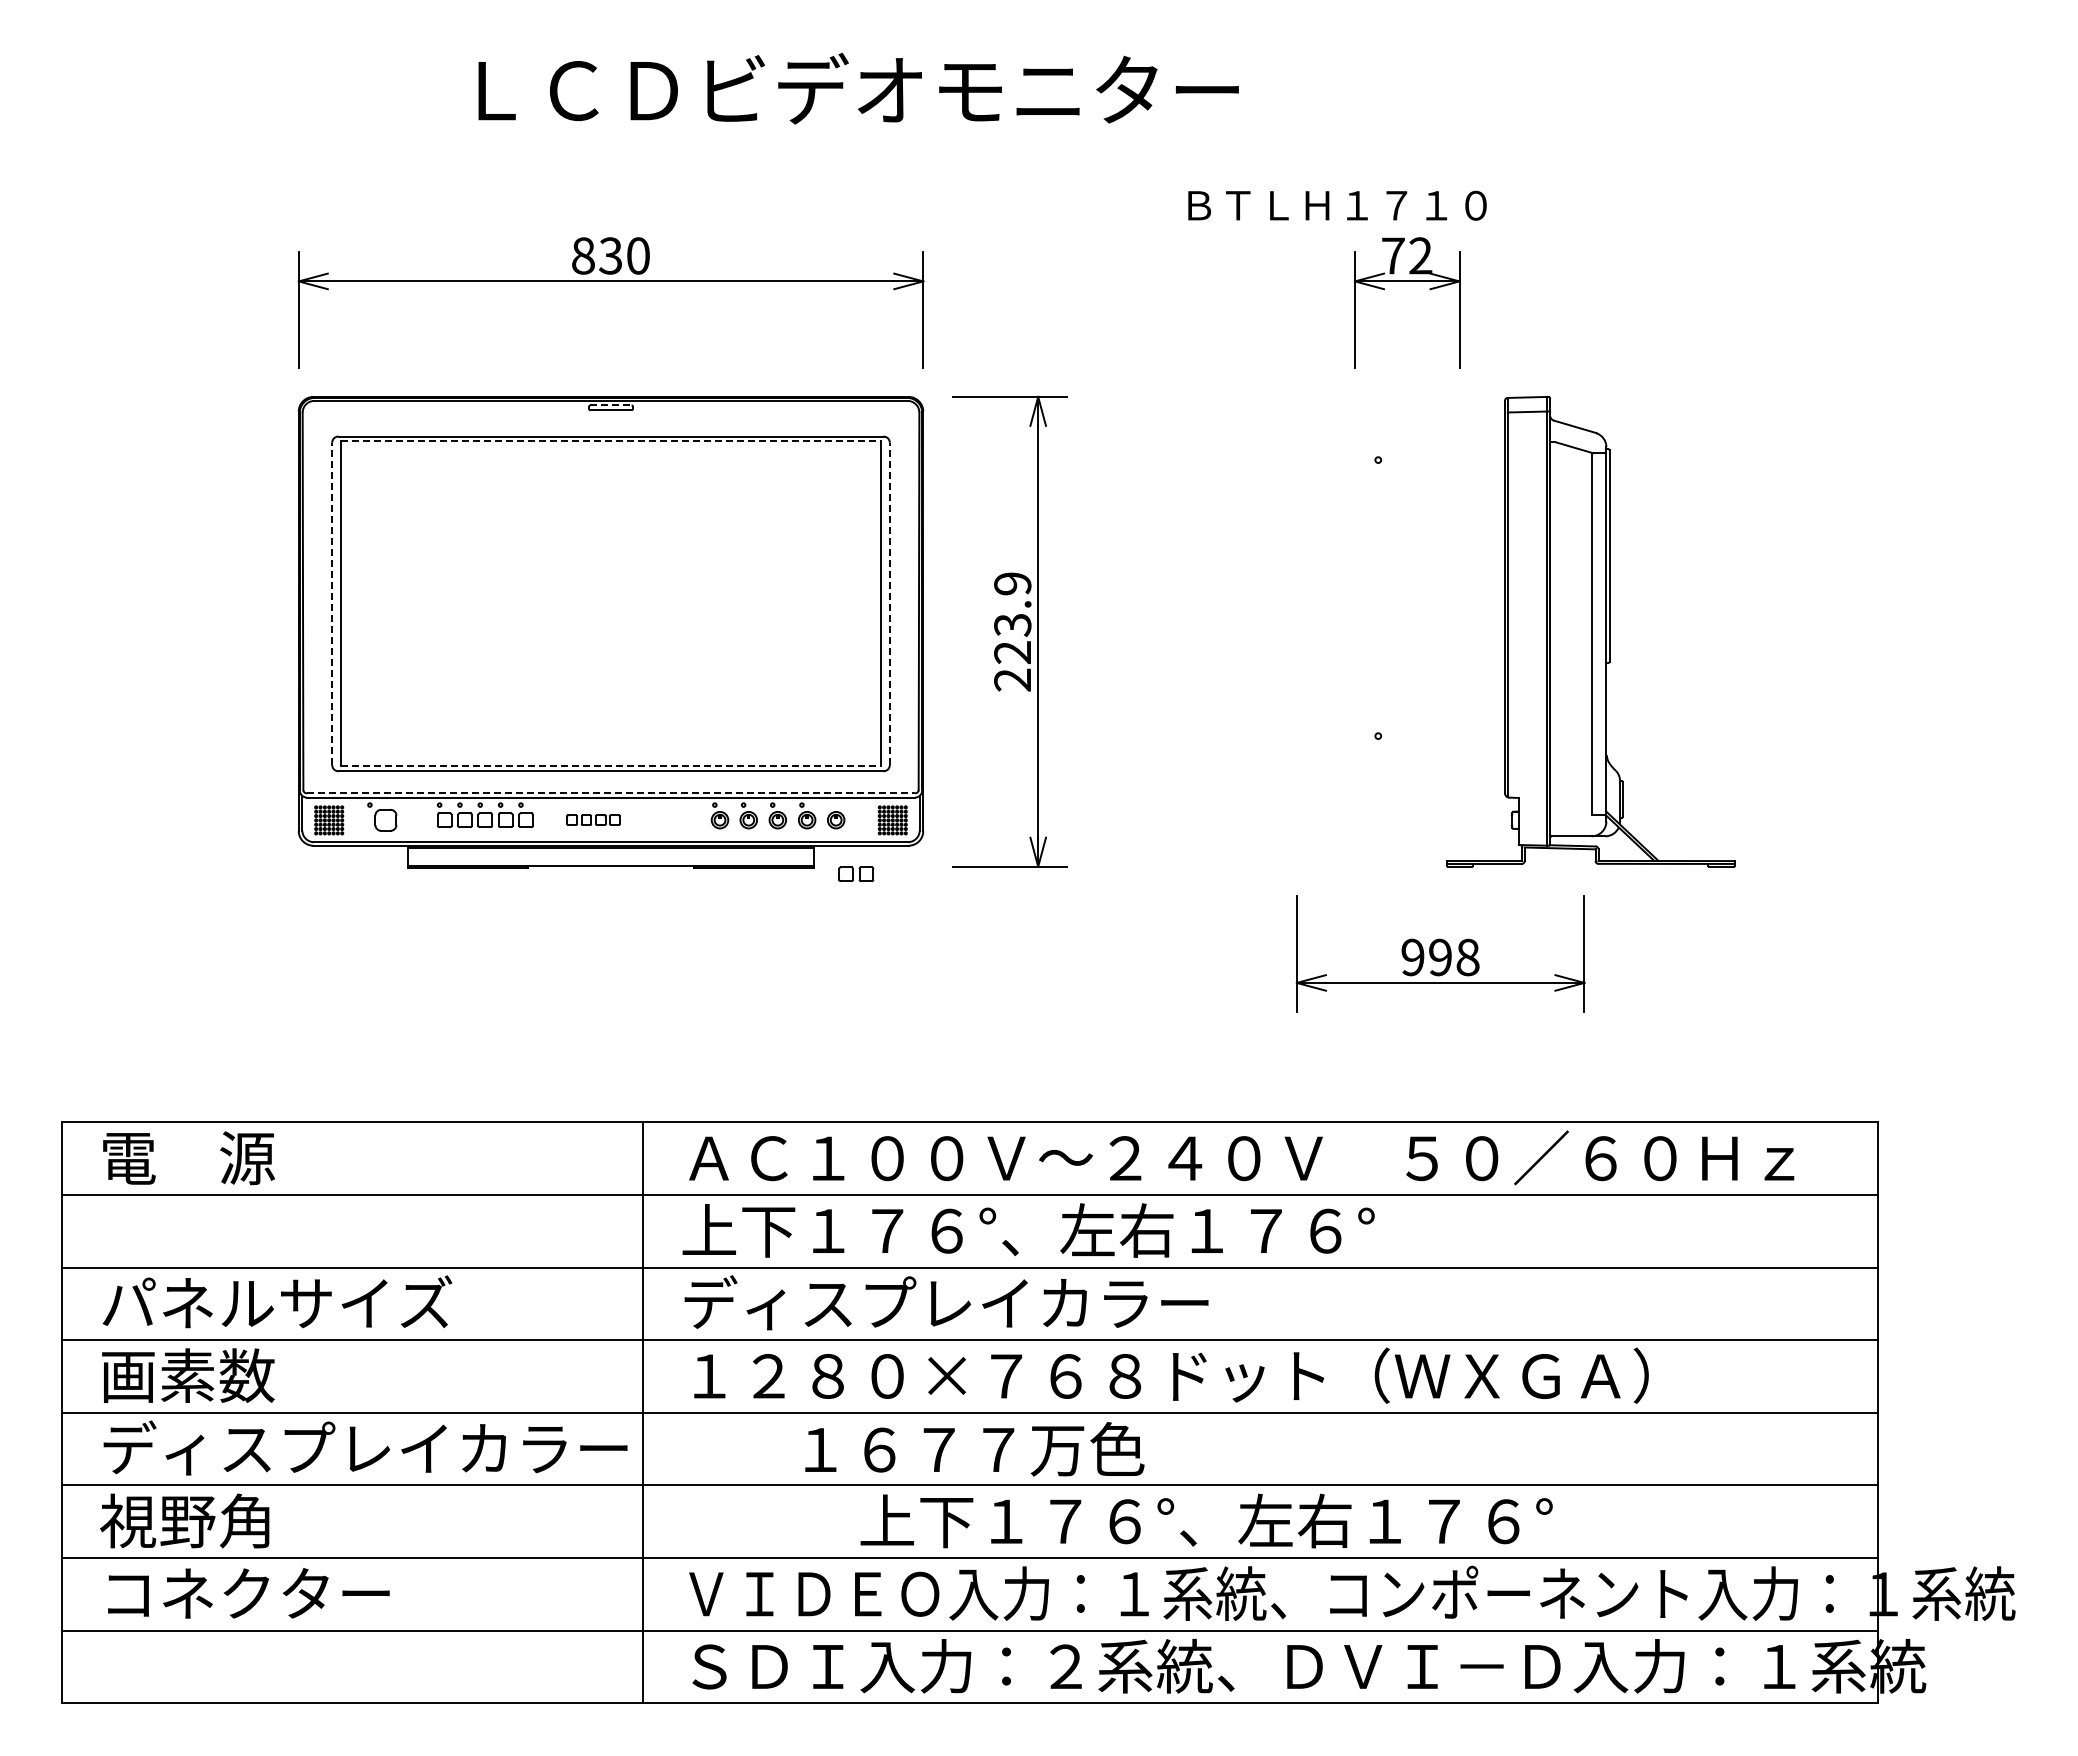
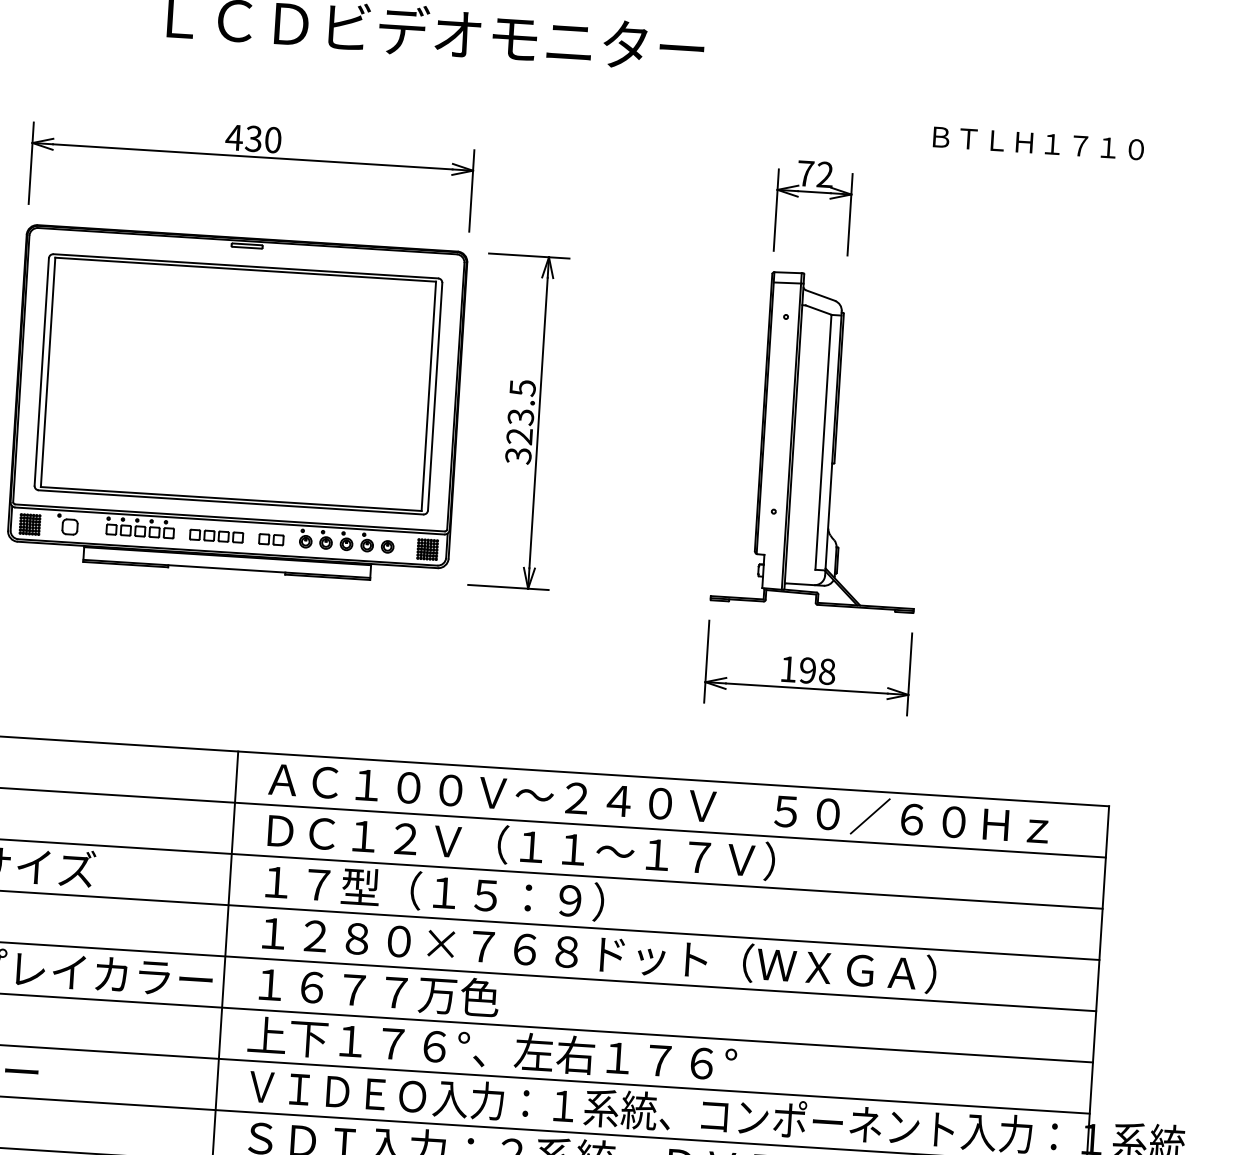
text: (1337, 205) -> (1038, 143), moved
text: (582, 255) -> (233, 137), 830 -> 430
line: (611, 405) -> (247, 244), dashed -> solid
line: (611, 441) -> (246, 269), dashed -> solid
line: (332, 603) -> (42, 371), dashed -> solid
line: (889, 603) -> (434, 396), dashed -> solid
part: (1590, 631) -> (822, 440), moved
text: (1012, 632) -> (520, 422), 223.9 -> 323.5
line: (611, 766) -> (231, 499), dashed -> solid
line: (611, 793) -> (230, 518), dashed -> solid
part: (593, 819) -> (216, 535), size x1.43
part: (856, 873) -> (271, 539), moved
text: (1412, 957) -> (788, 669), 998 -> 198
text: (1046, 1230) -> (517, 845), 上下１７６°、左右１７６° -> ＤＣ１２Ｖ（１１～１７Ｖ）
text: (946, 1303) -> (444, 892), ディスプレイカラー -> １７型（１５：９）
text: (974, 1449) -> (379, 991), moved
text: (1206, 1520) -> (492, 1049), moved

